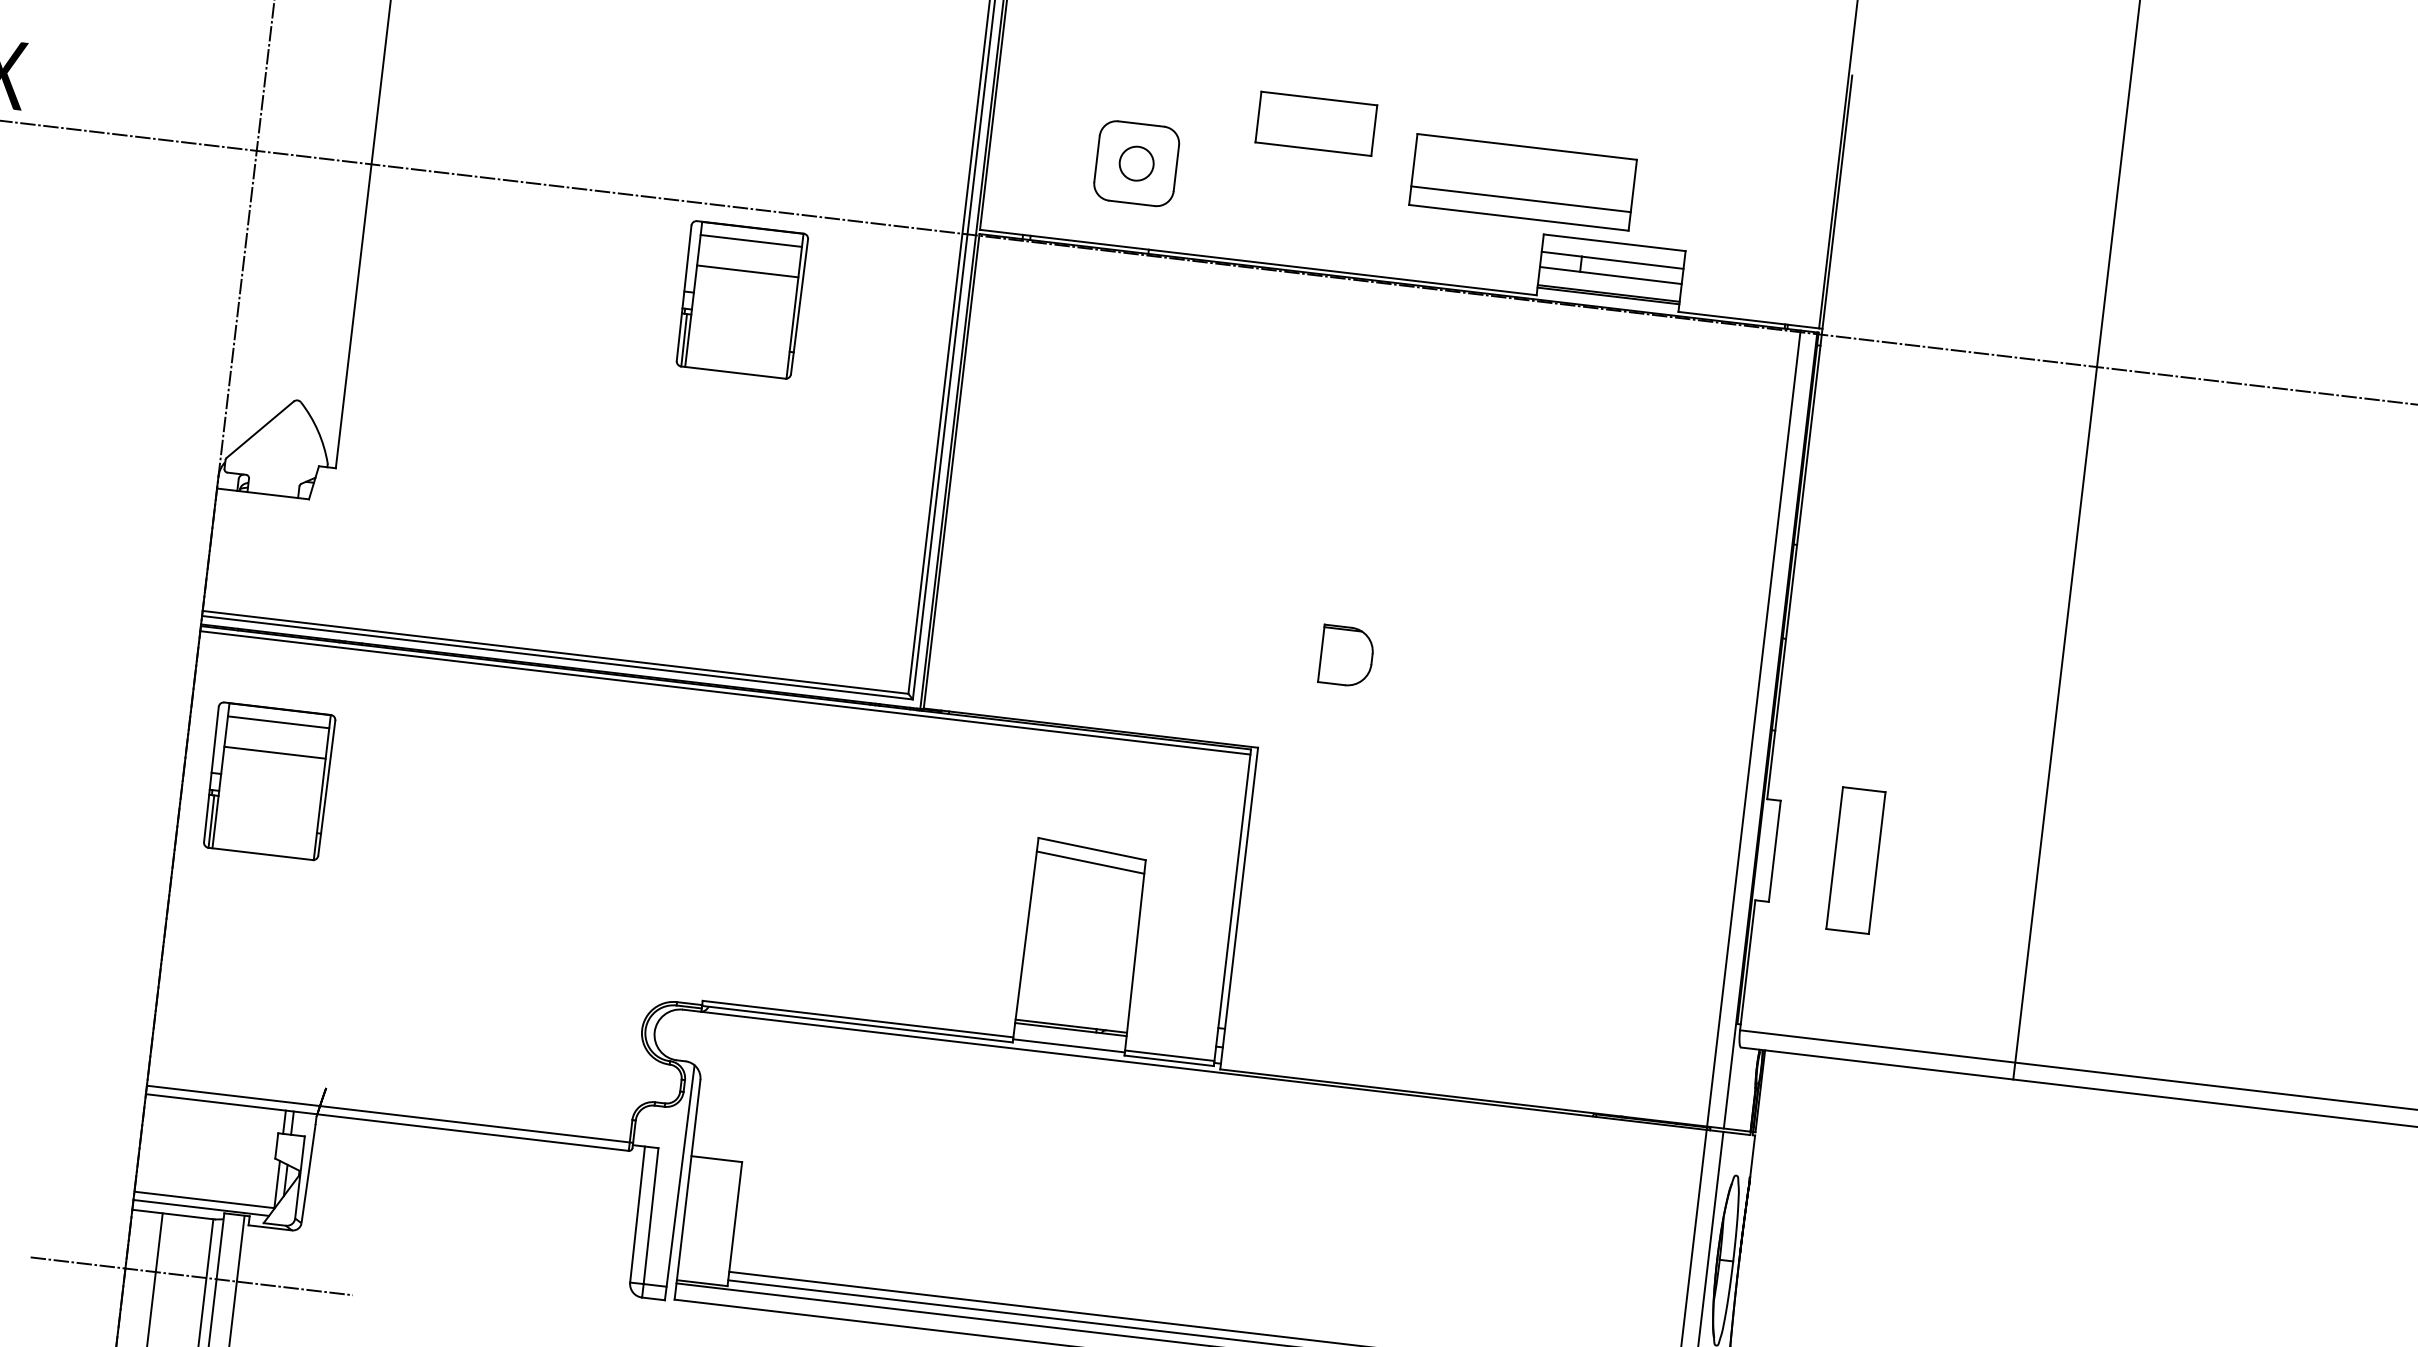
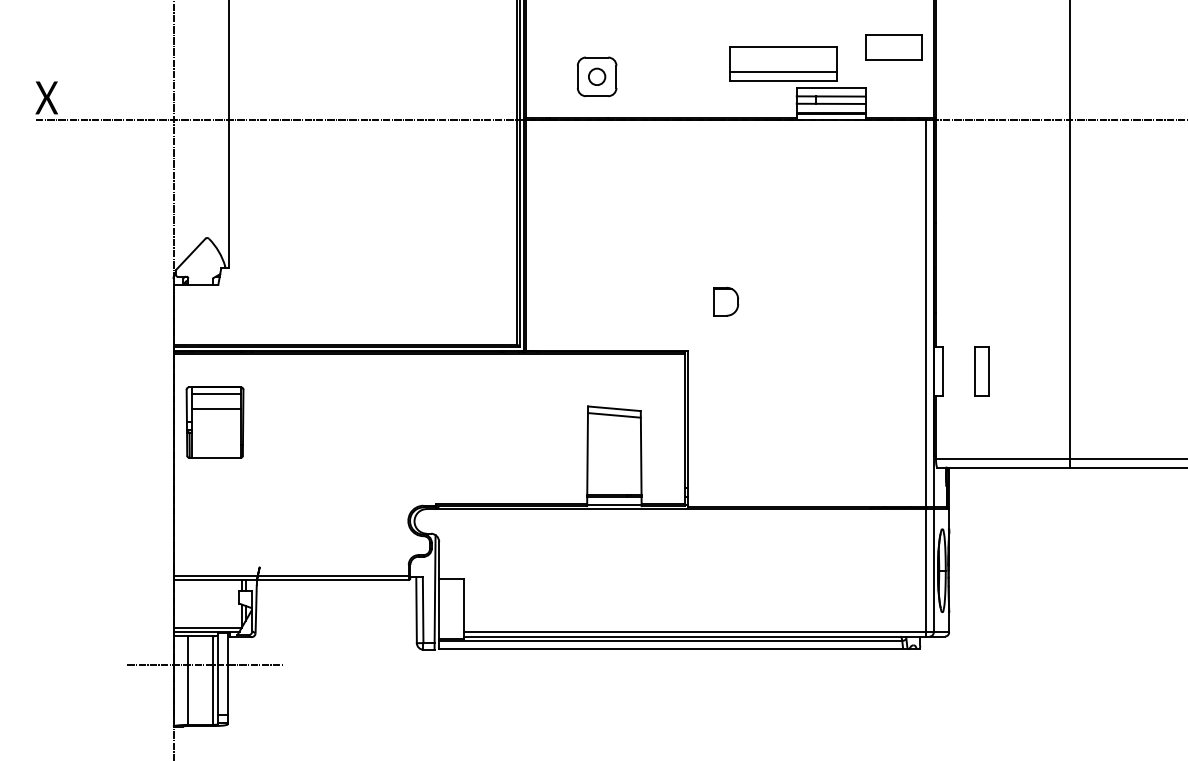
part: (1314, 123) -> (893, 47), moved
part: (740, 299) -> (414, 164), removed
part: (1854, 861) -> (981, 371), size x0.71

